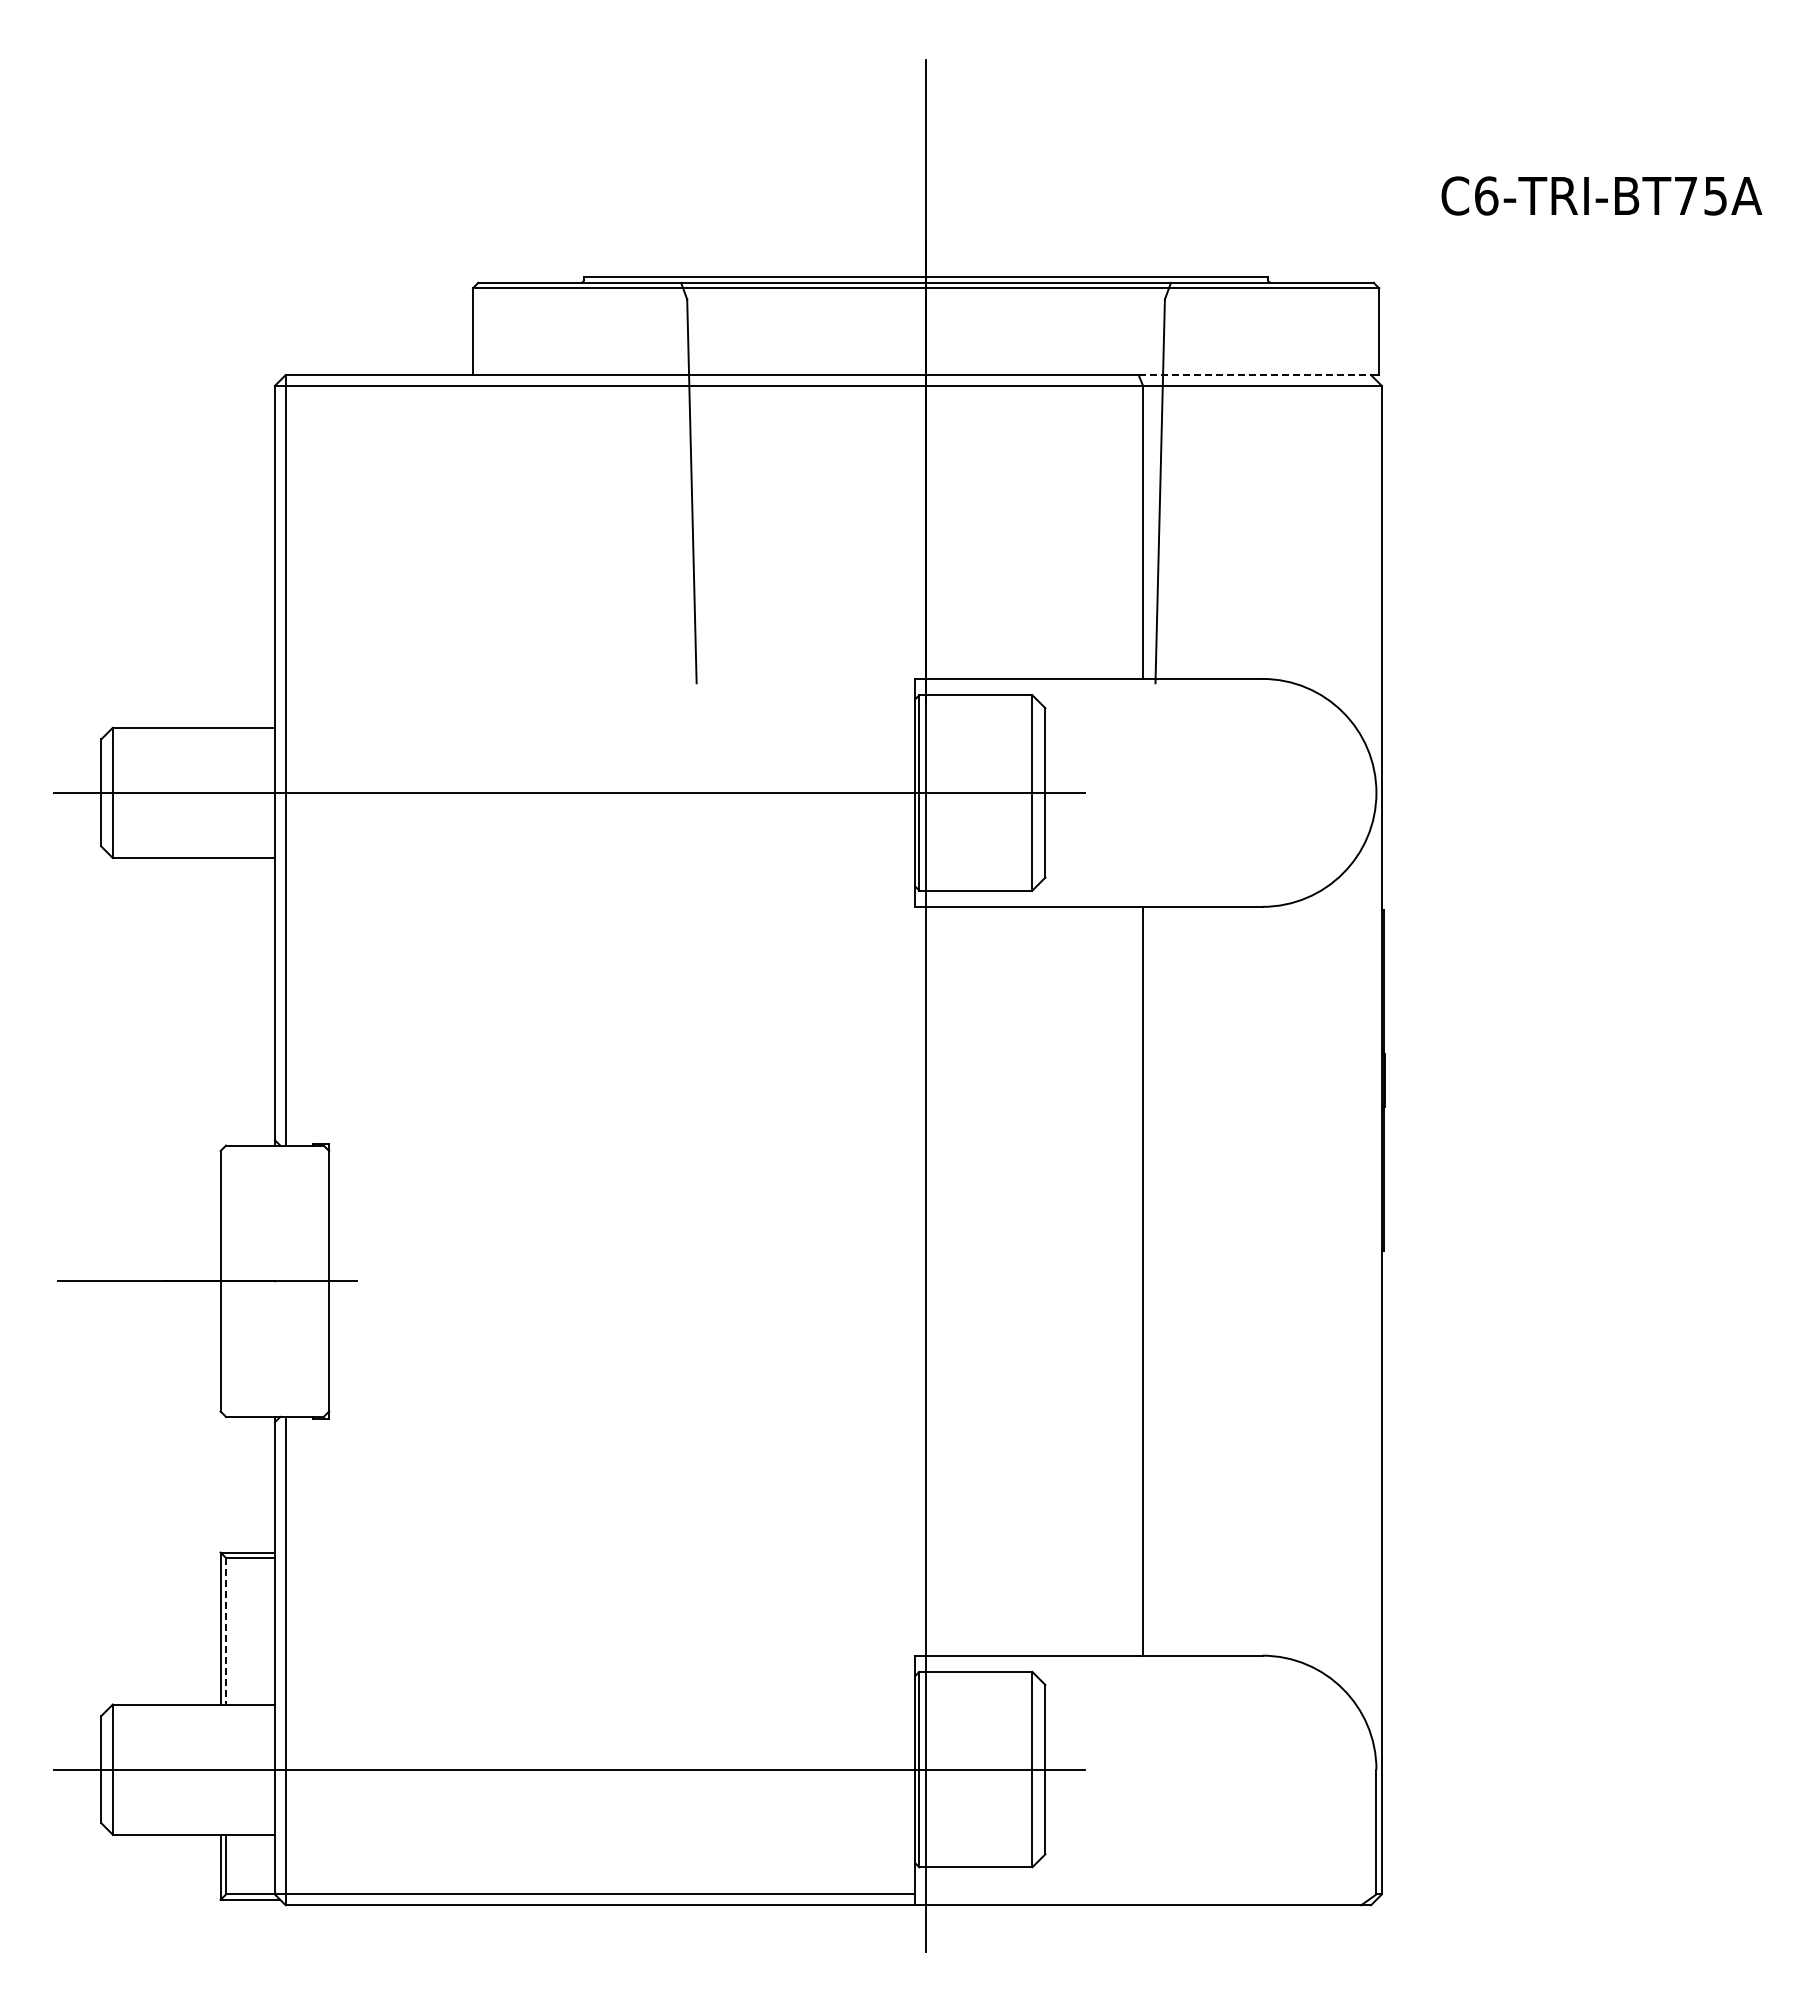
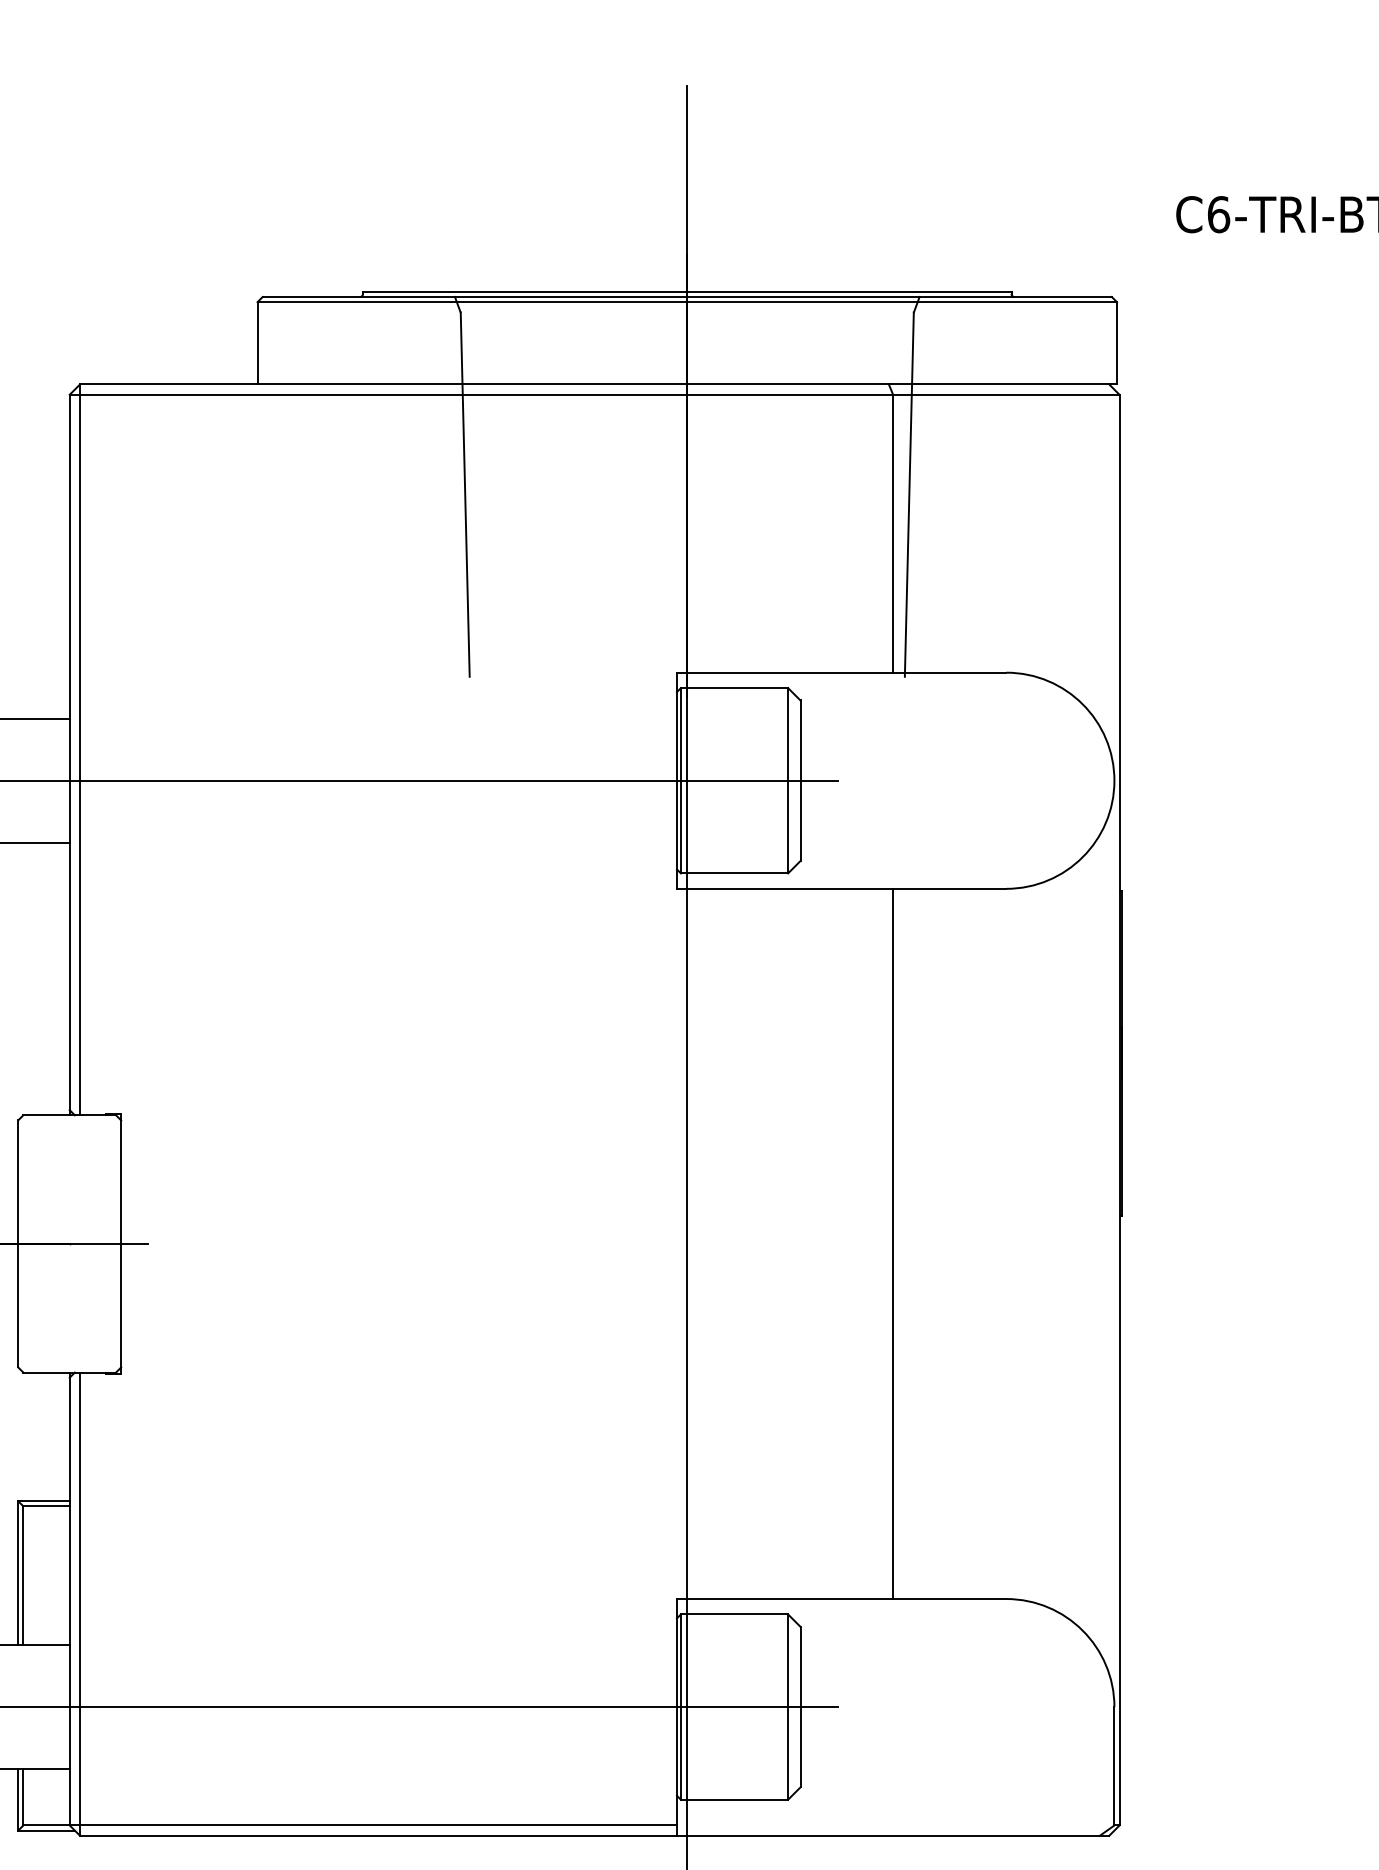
line: (1255, 375) -> (999, 384), dashed -> solid
line: (226, 1631) -> (23, 1576), dashed -> solid

